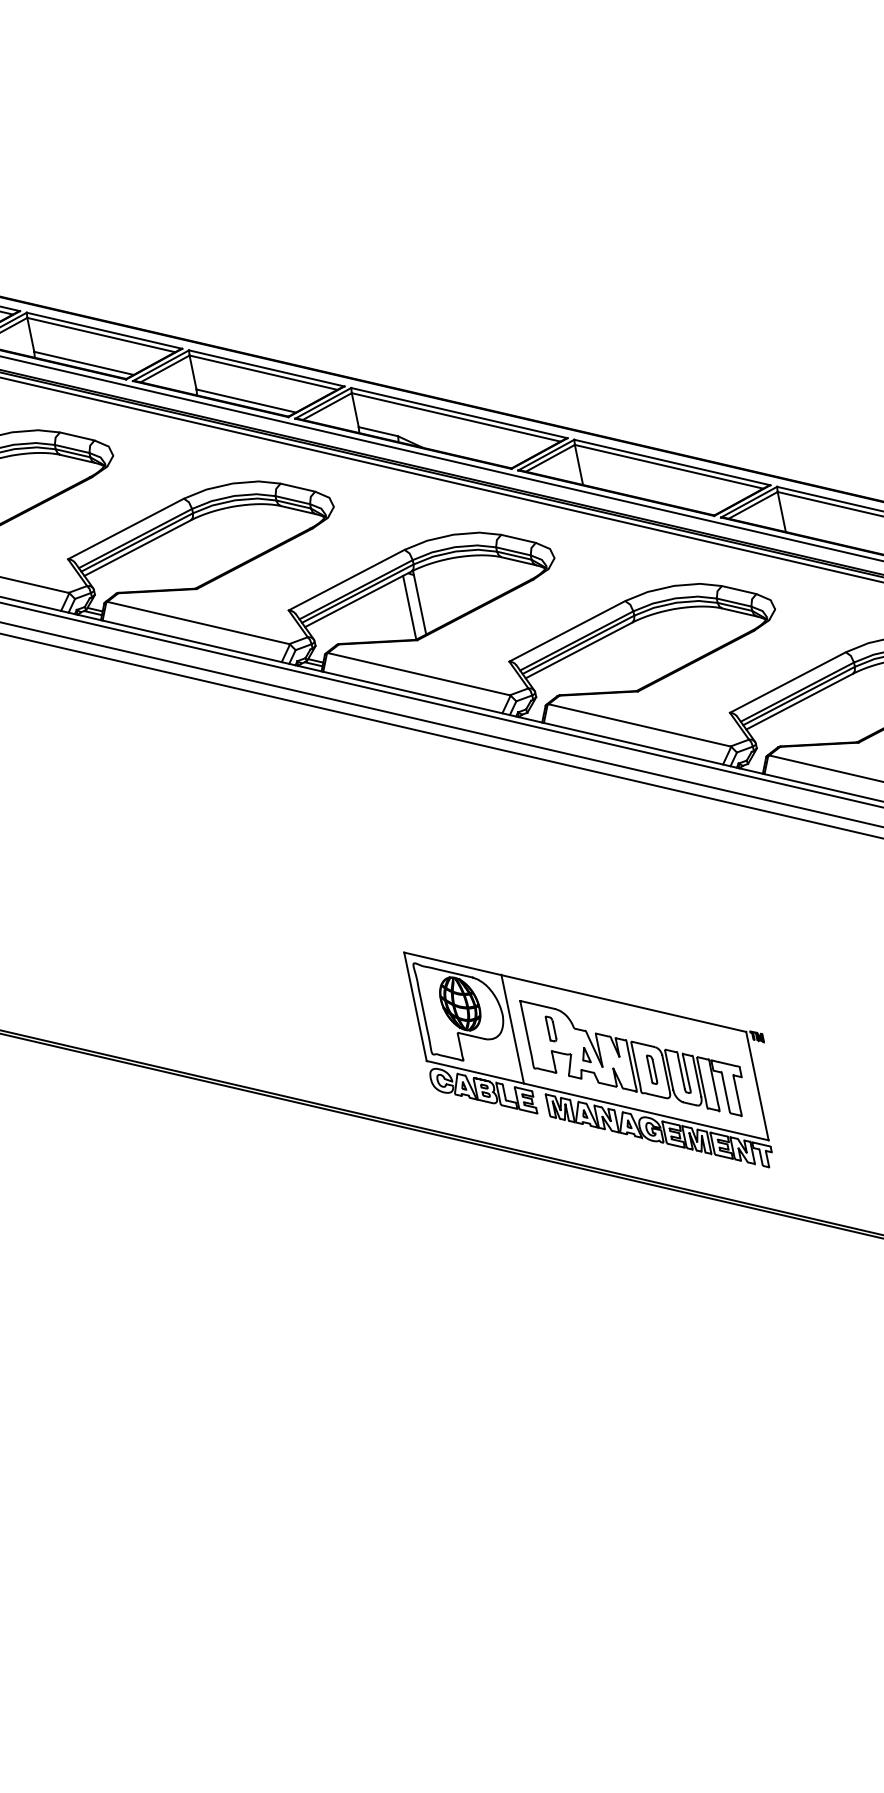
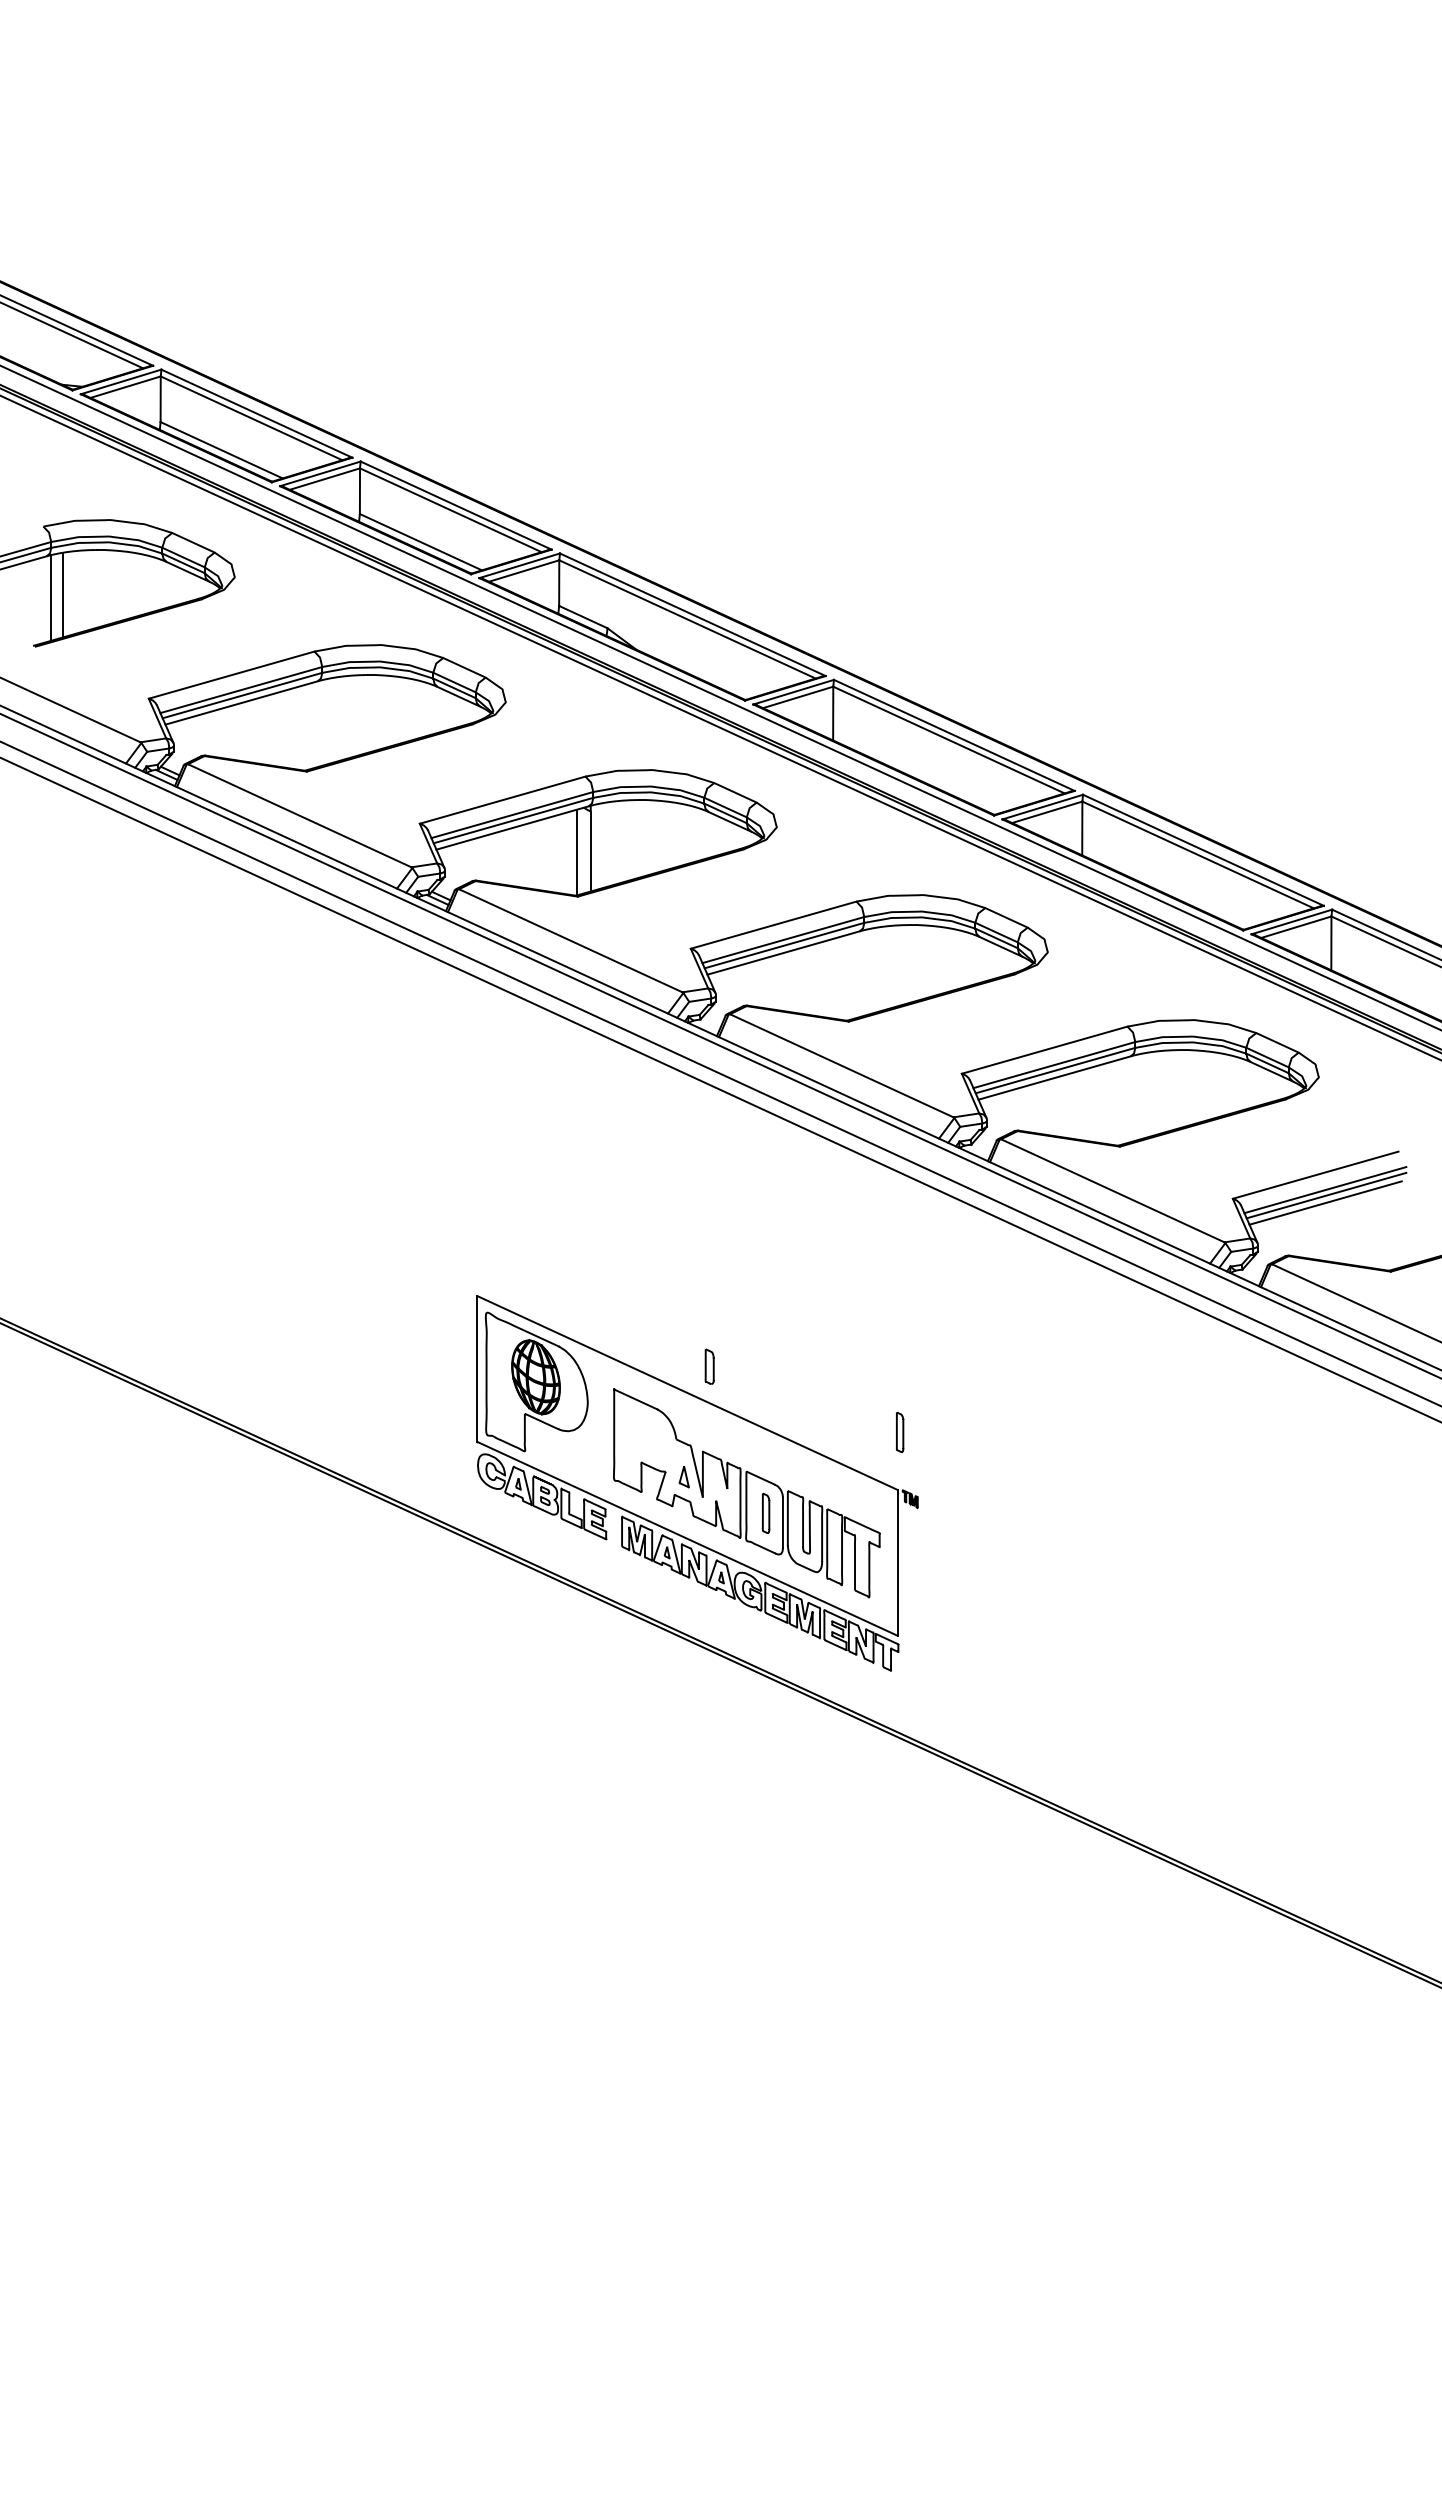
part: (738, 988) -> (899, 1431), added
line: (512, 1028) -> (596, 1423), removed
part: (551, 1028) -> (709, 1366), moved

